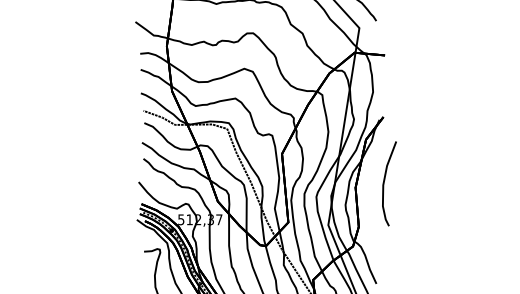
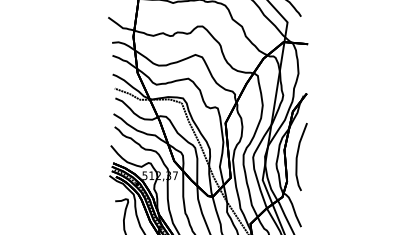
curve: (385, 181) -> (298, 155), moved

